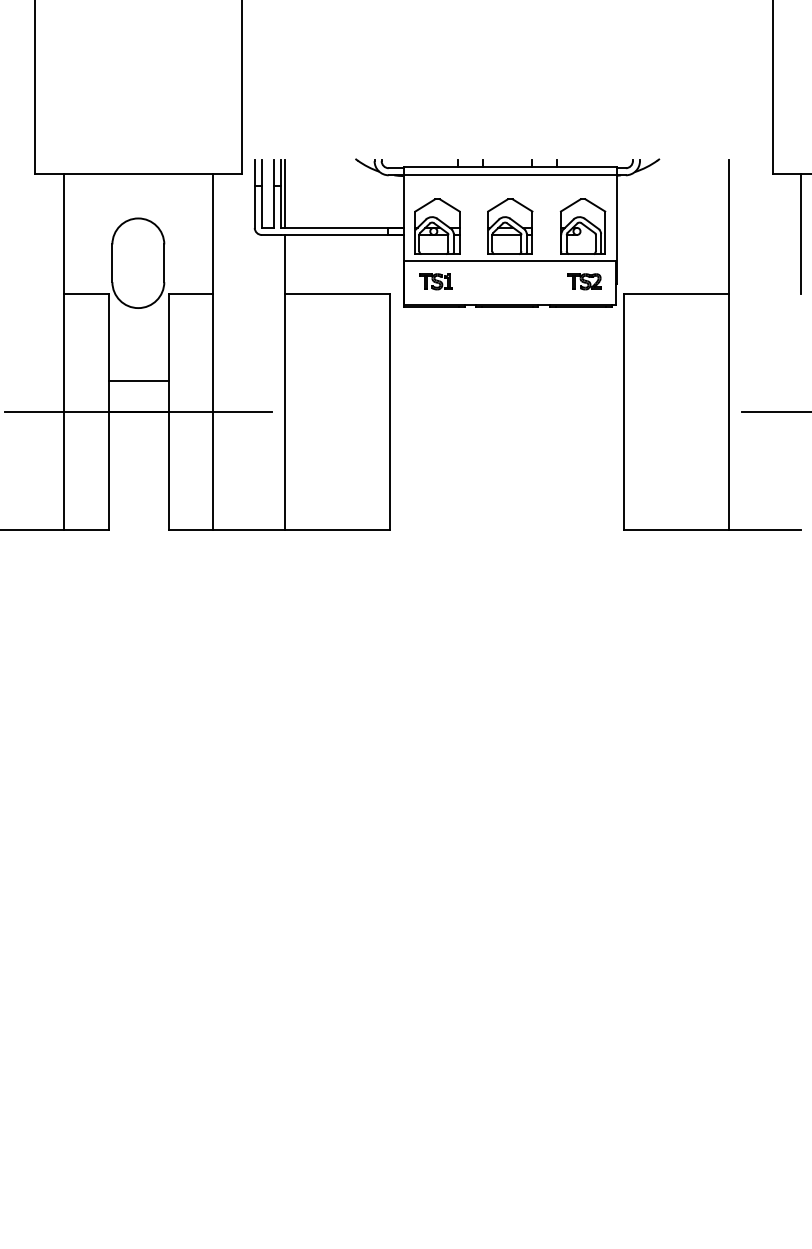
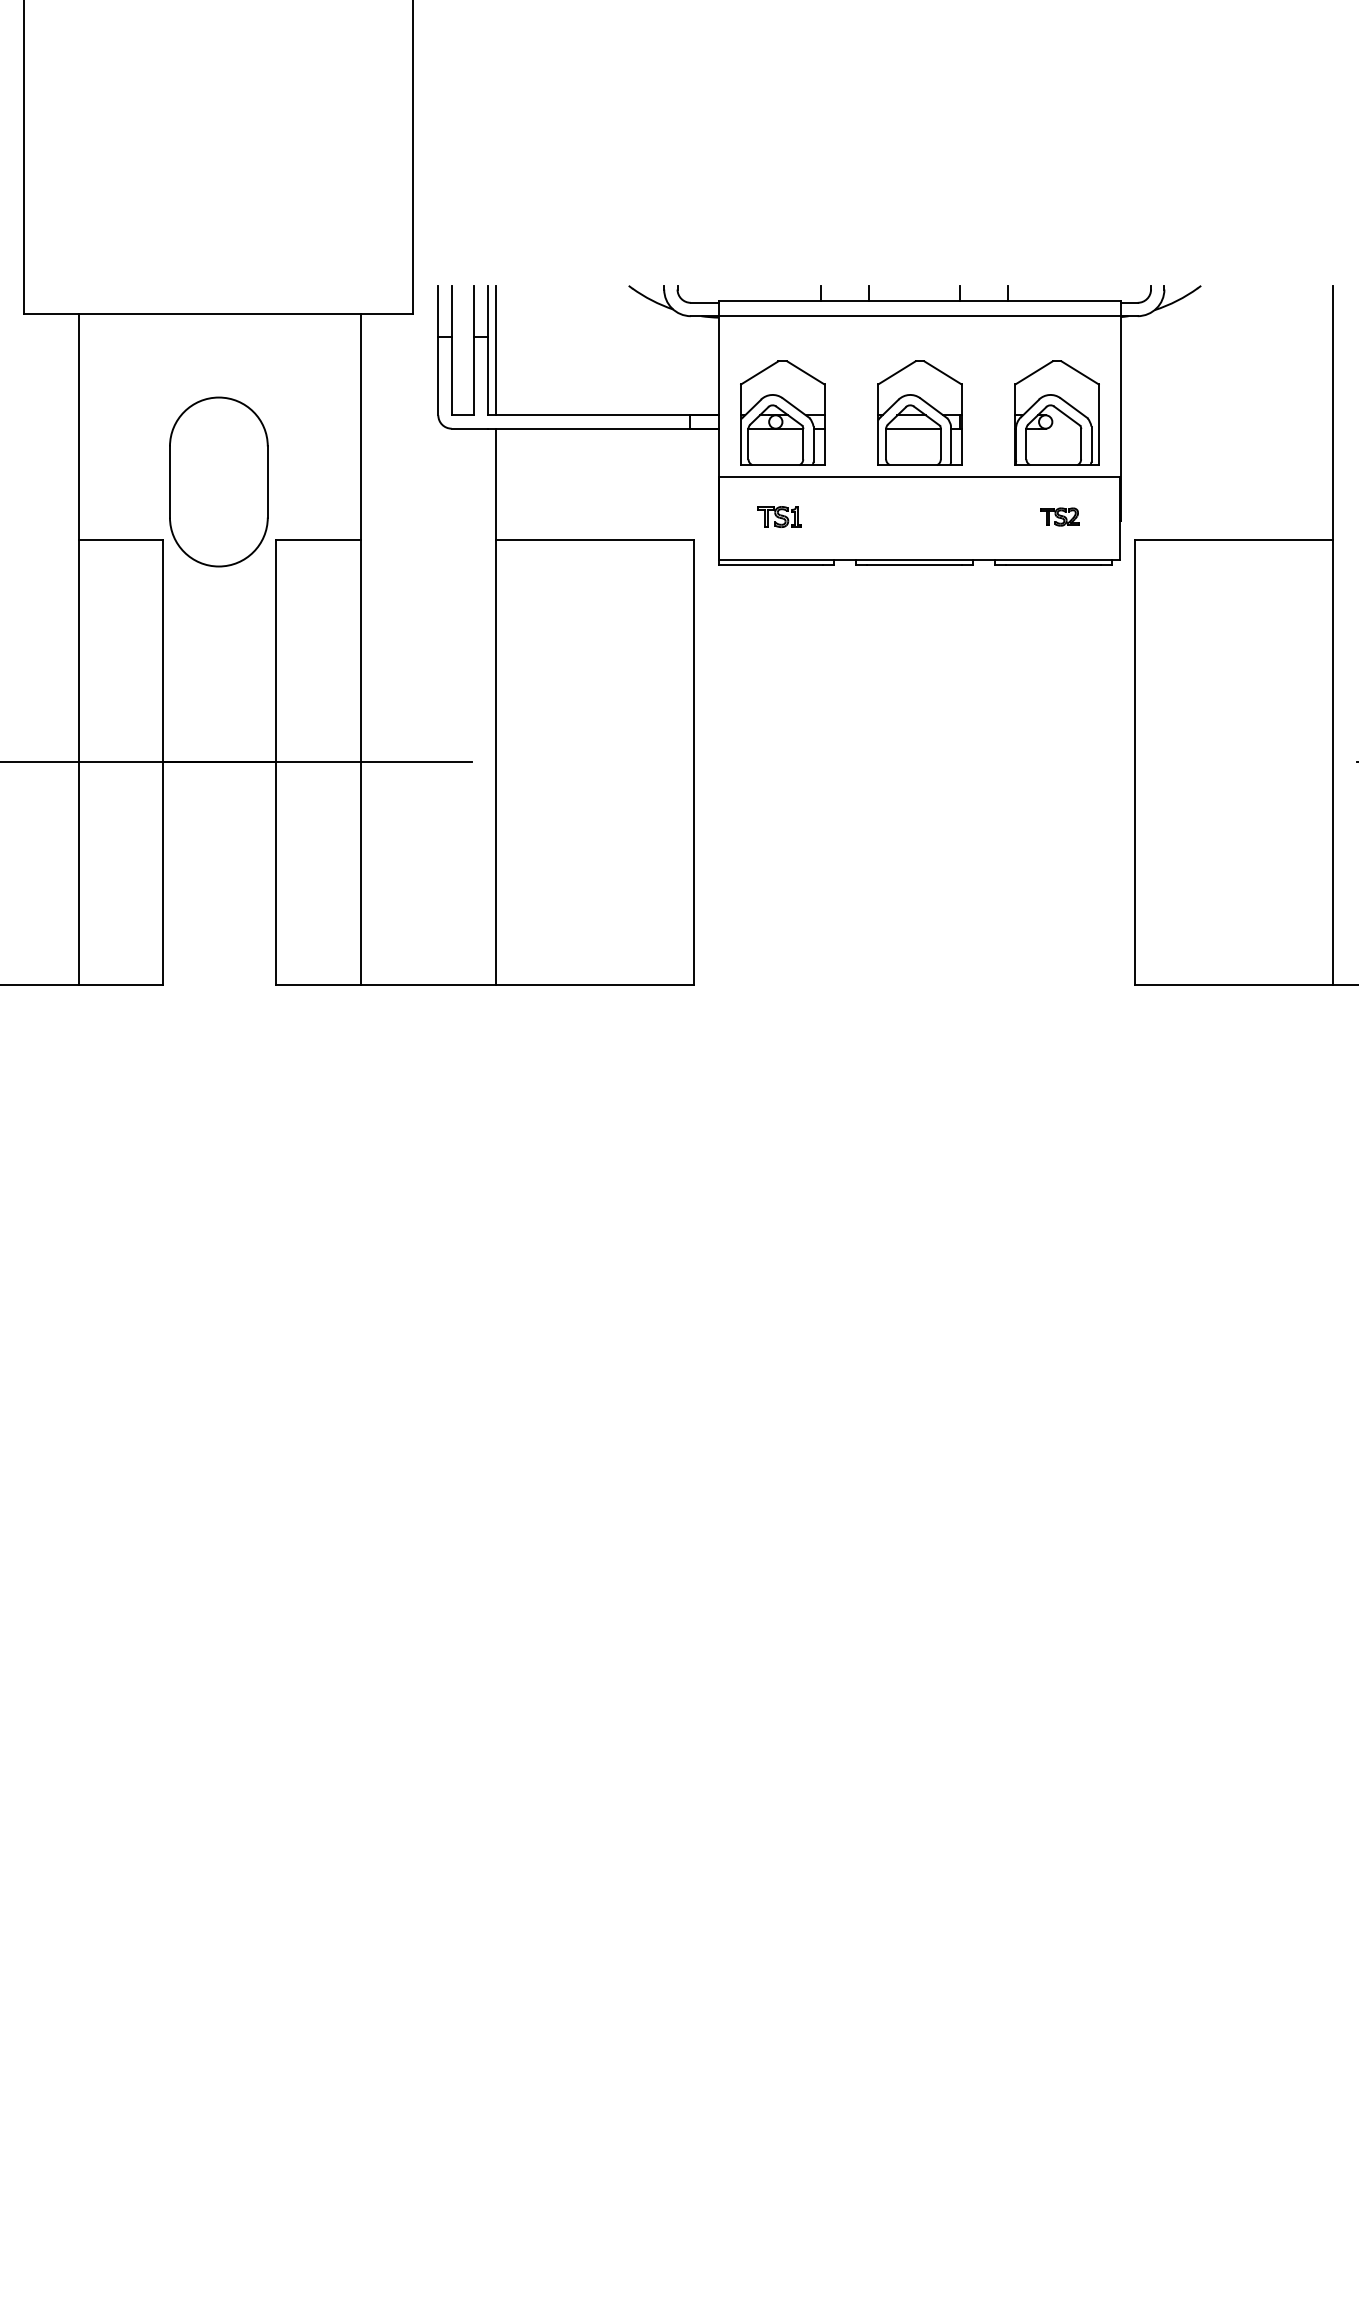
part: (435, 281) -> (778, 516), size x0.7
part: (584, 281) -> (1059, 516), size x0.6
line: (138, 381) -> (219, 704), removed

